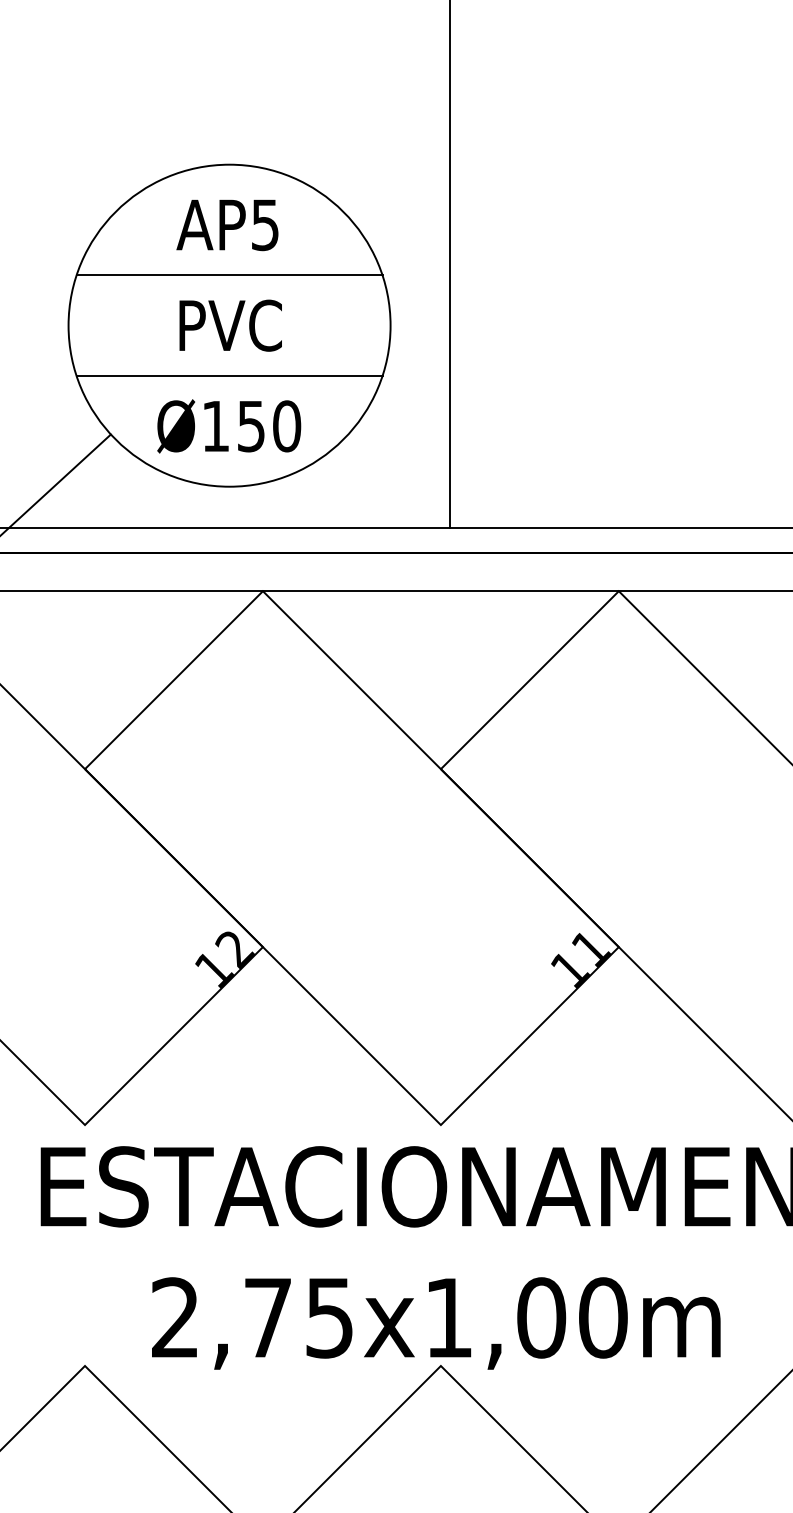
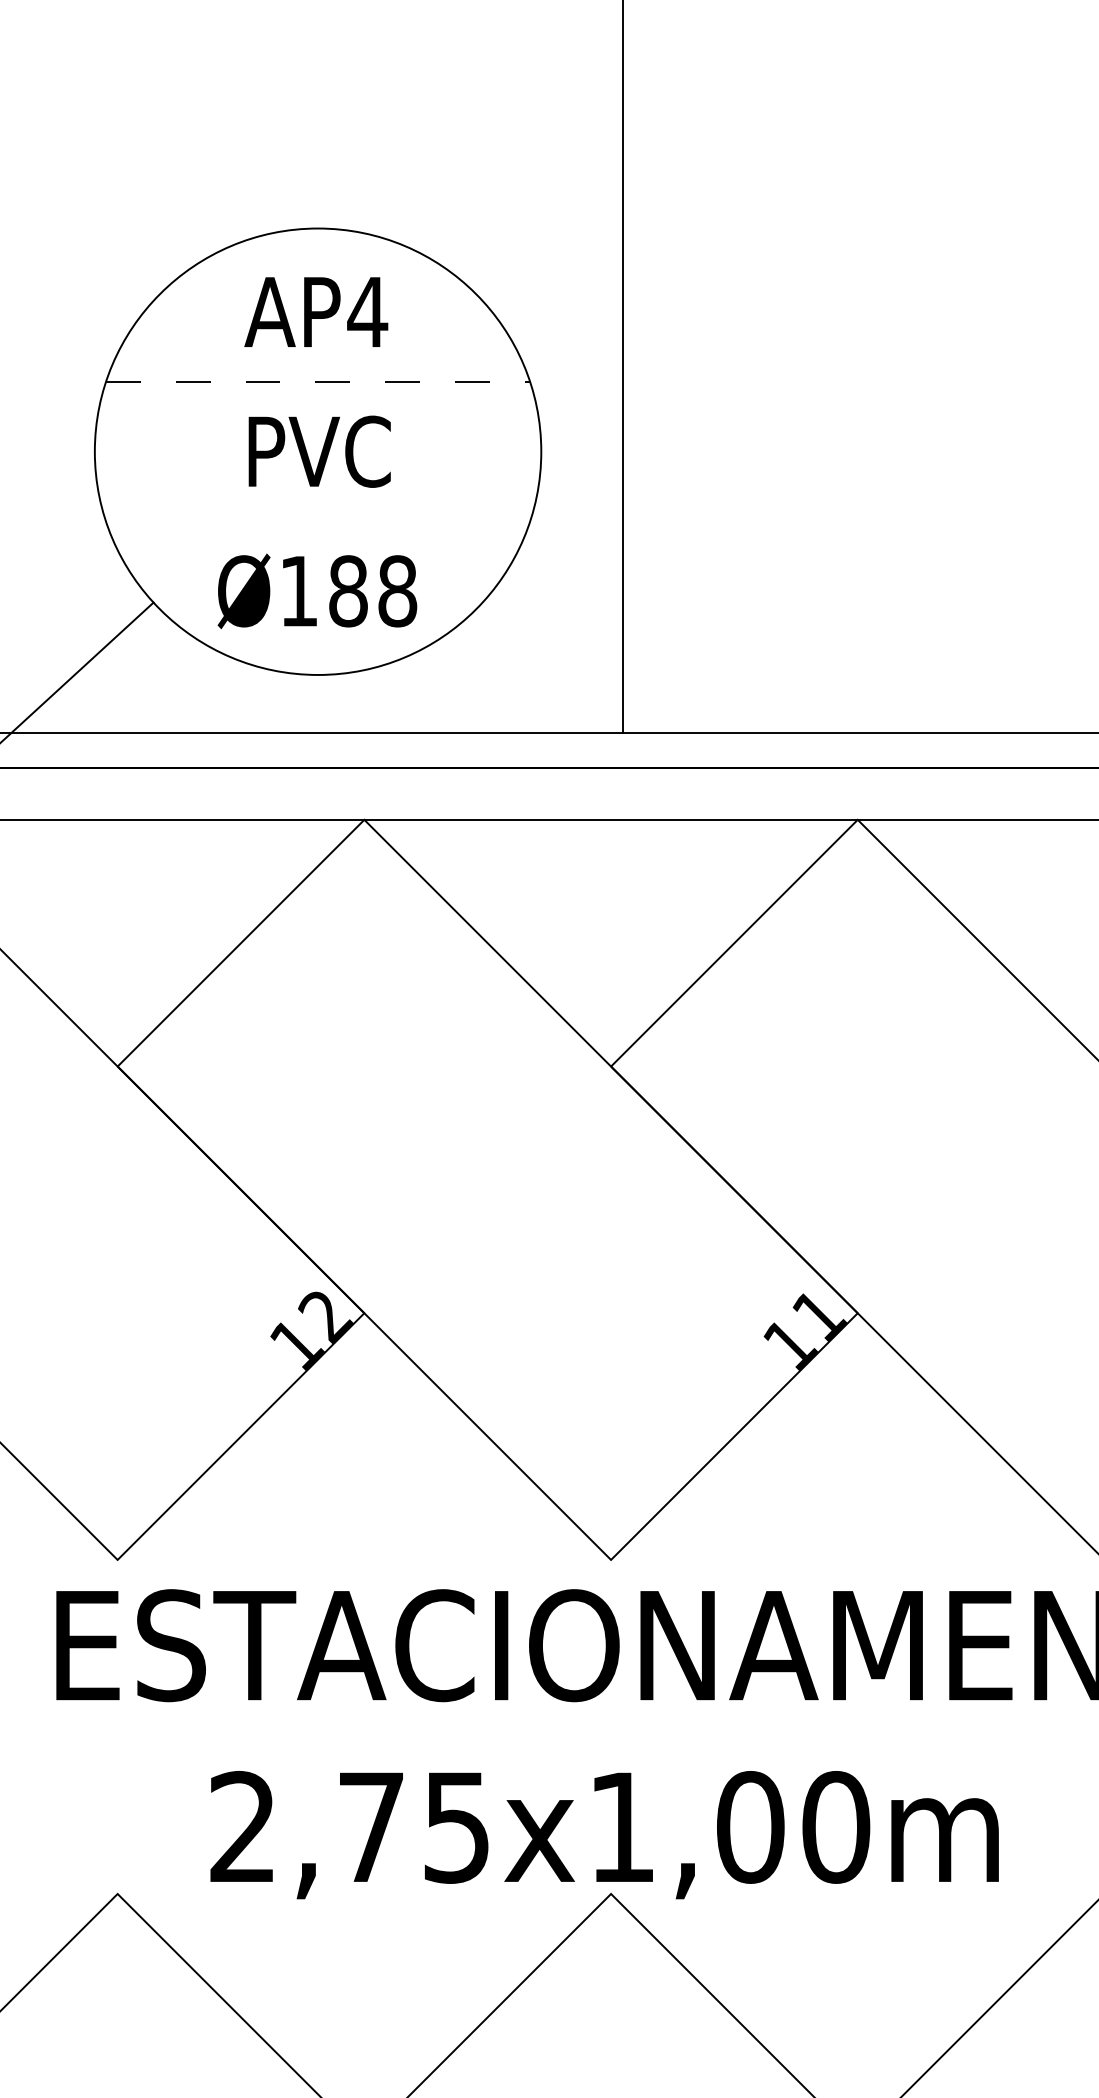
text: (265, 225) -> (367, 312), AP5 -> AP4
line: (229, 275) -> (317, 382), solid -> dashed
line: (229, 376) -> (317, 522), removed
text: (269, 426) -> (373, 591), Ø150 -> Ø188

